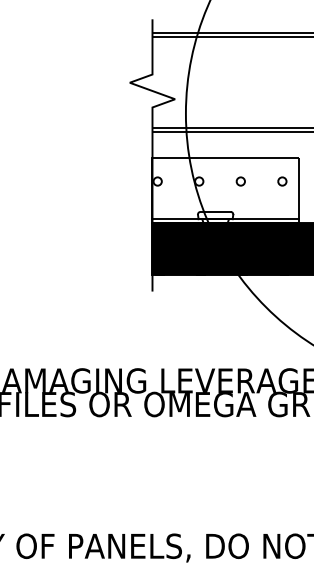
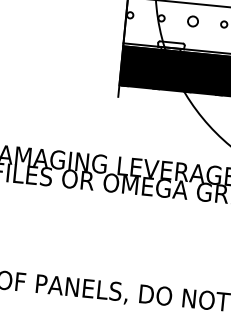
circle: (240, 181) -> (192, 21), size x1.6

